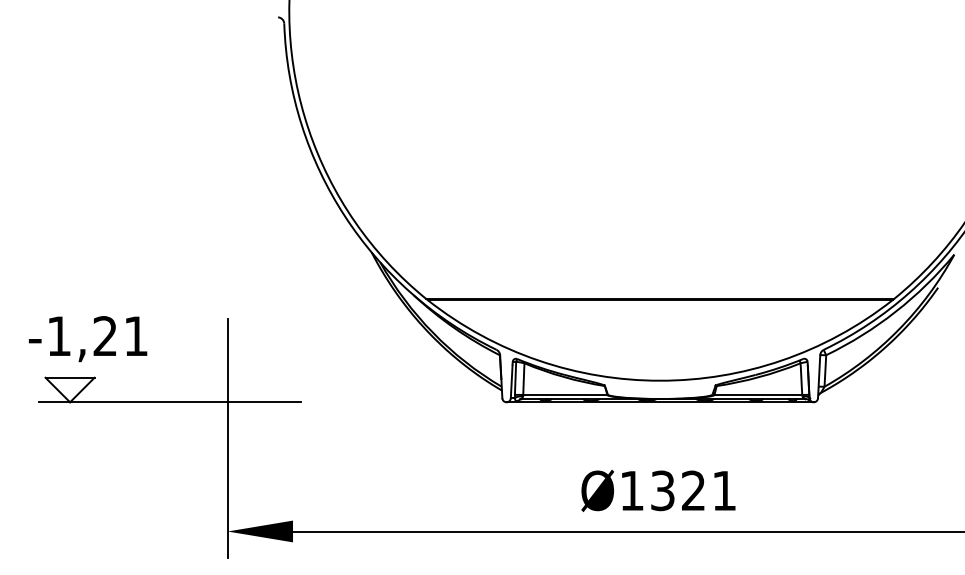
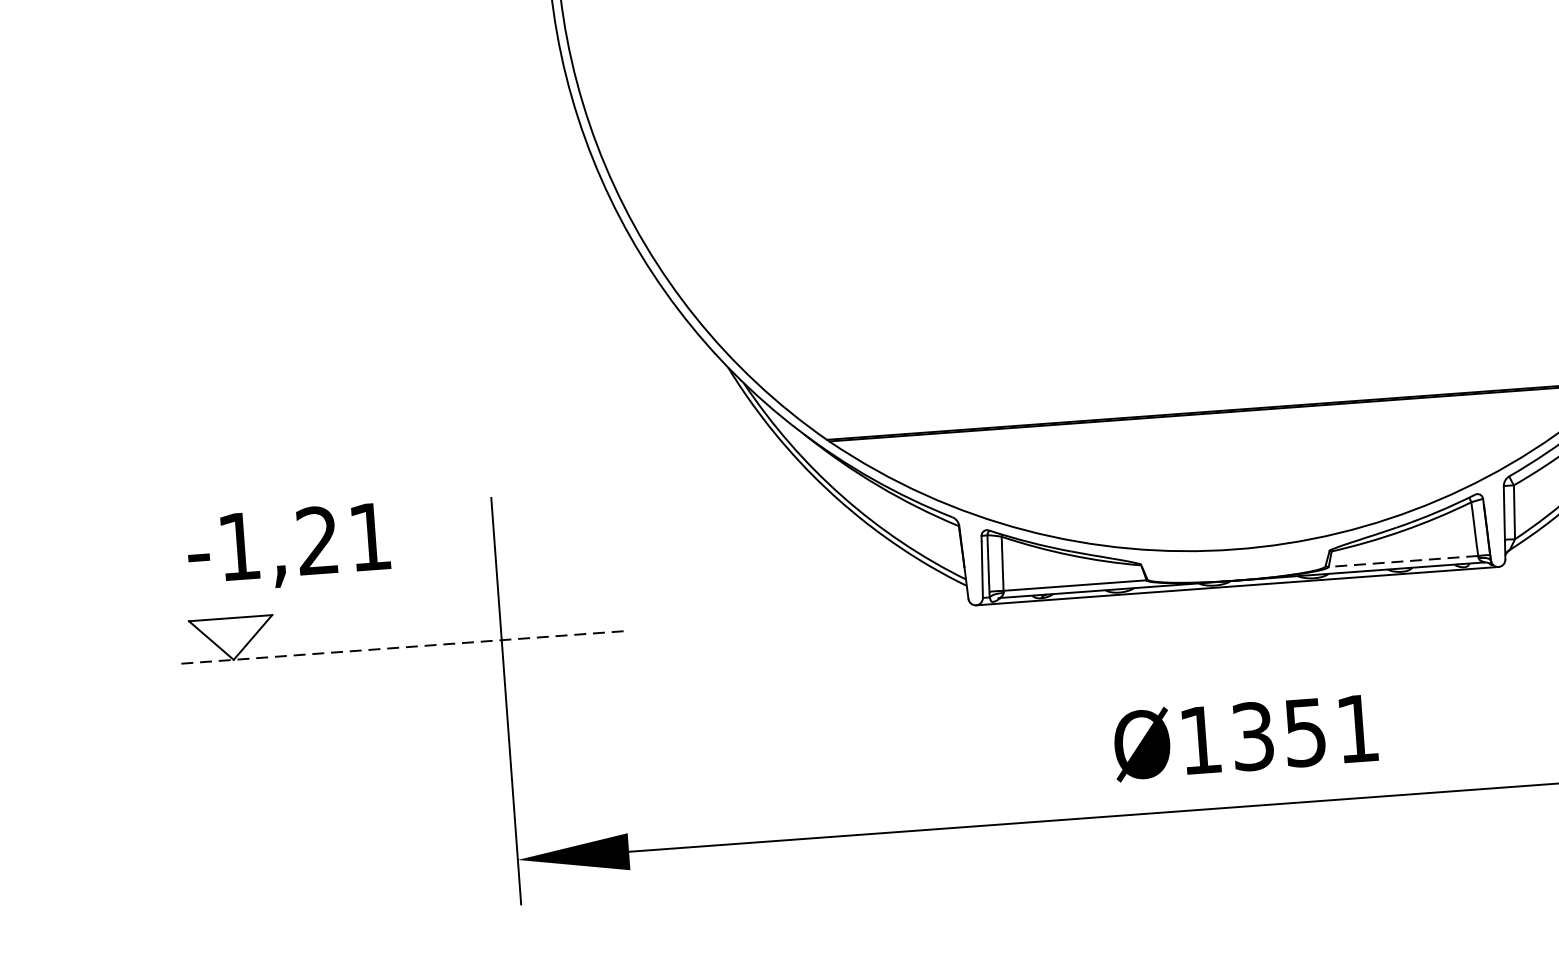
text: (87, 339) -> (287, 548), moved
line: (758, 394) -> (1403, 560), solid -> dashed
line: (170, 402) -> (404, 647), solid -> dashed
text: (693, 490) -> (1305, 732), Ø1321 -> Ø1351

